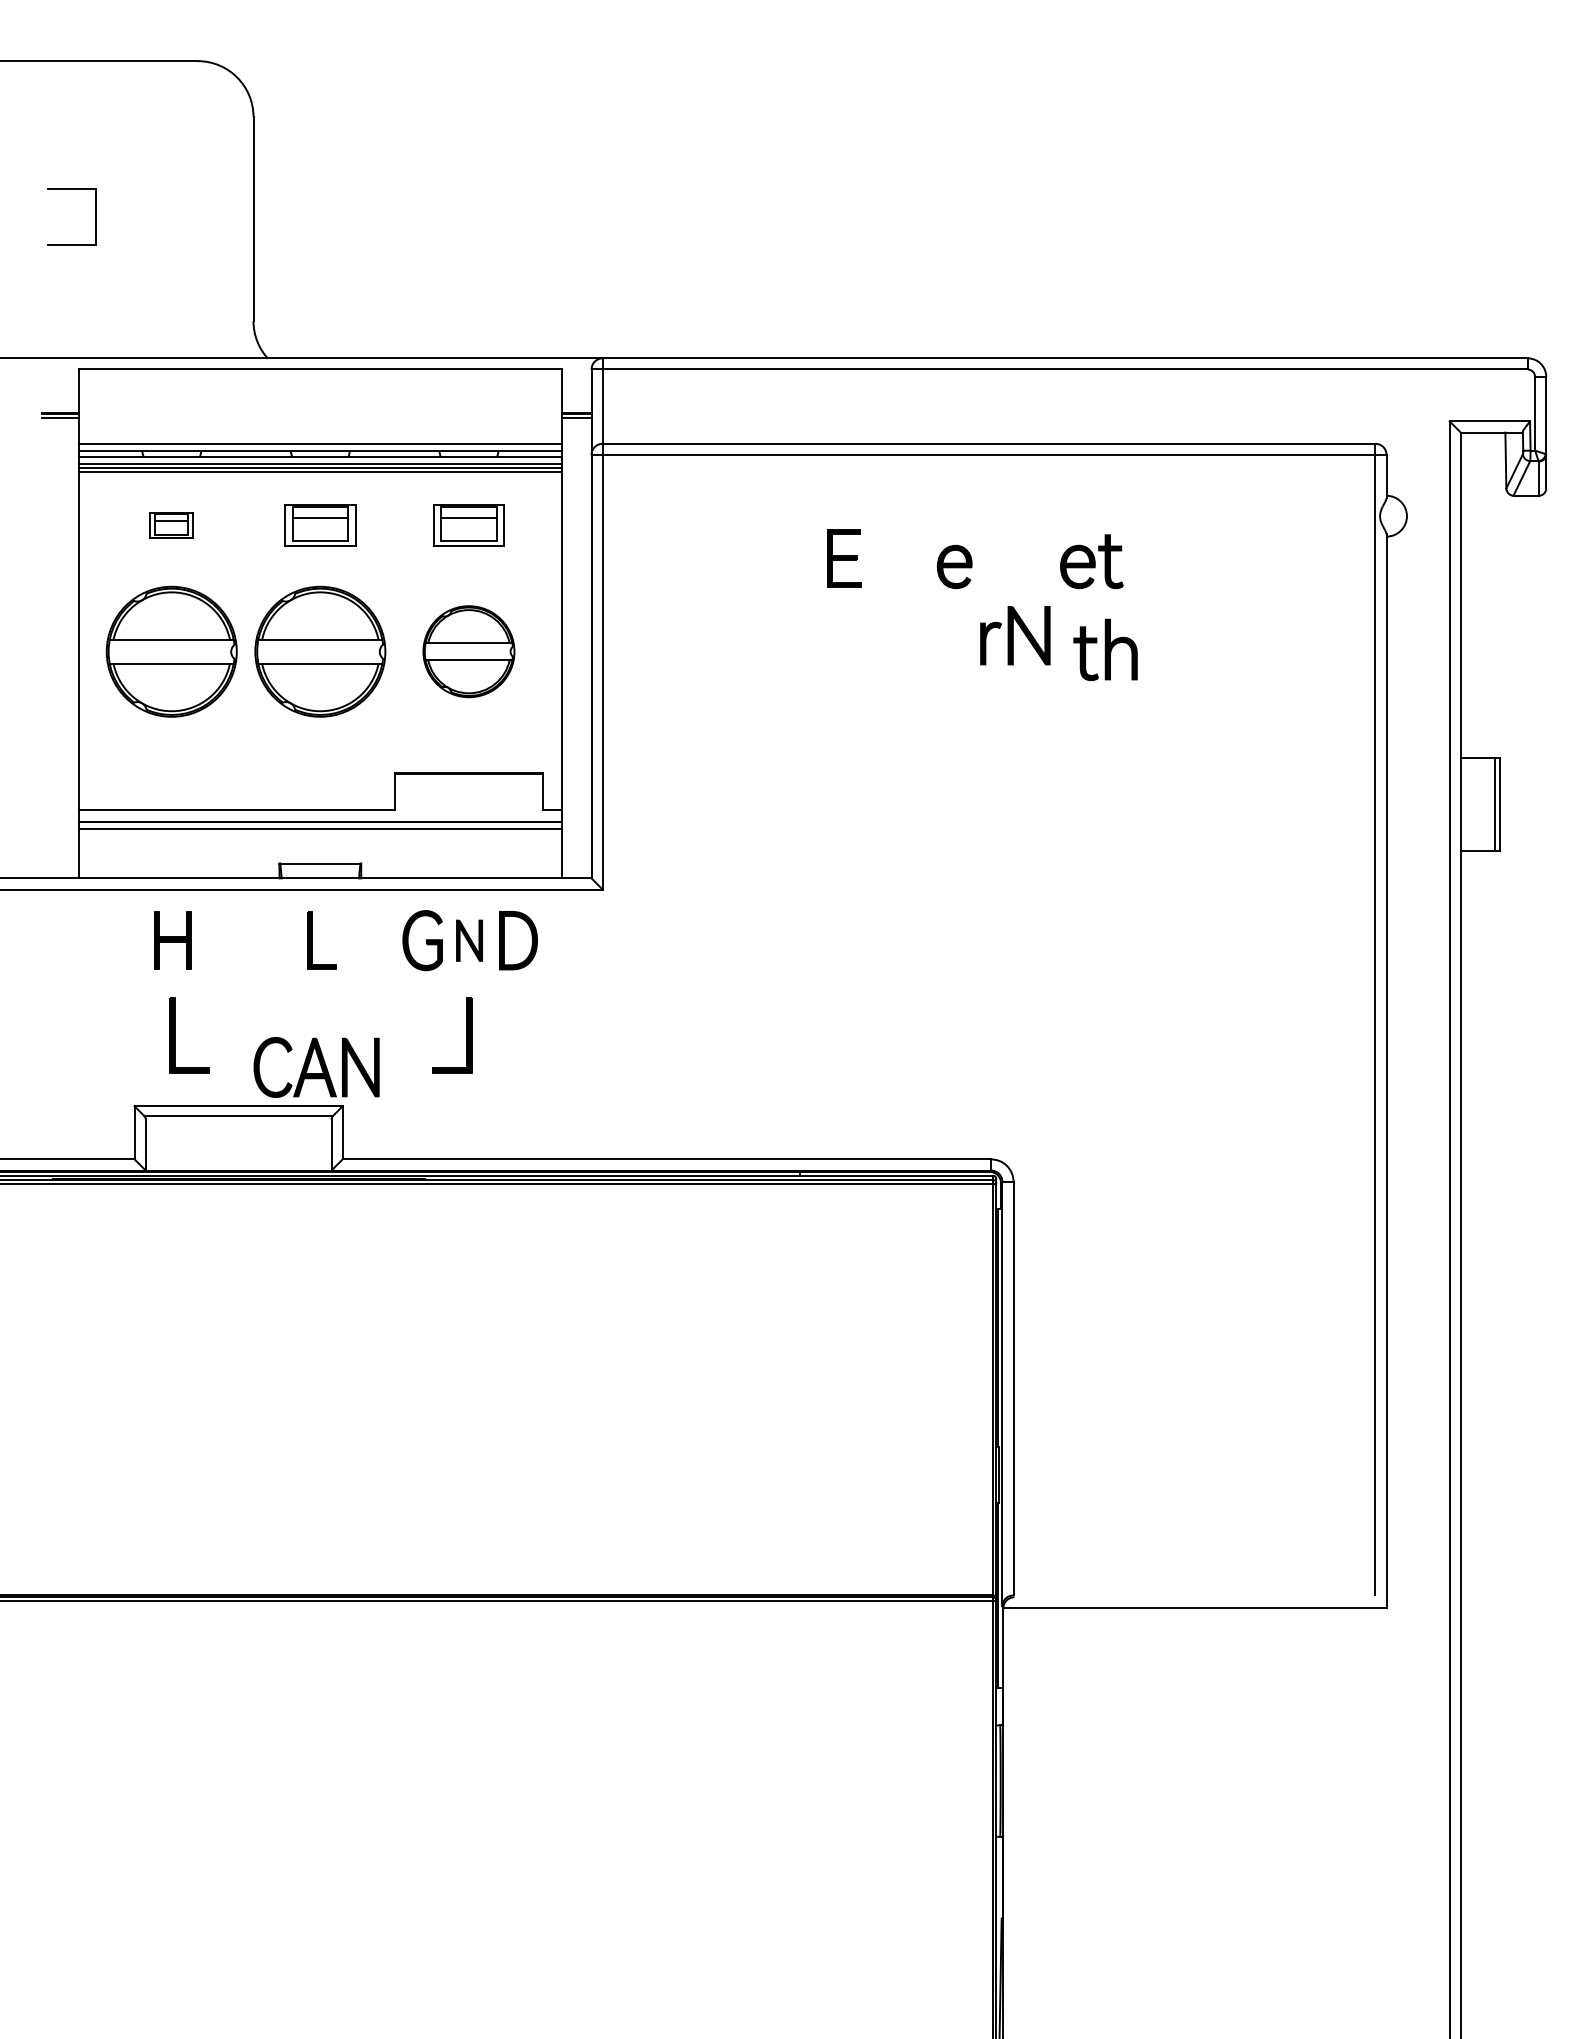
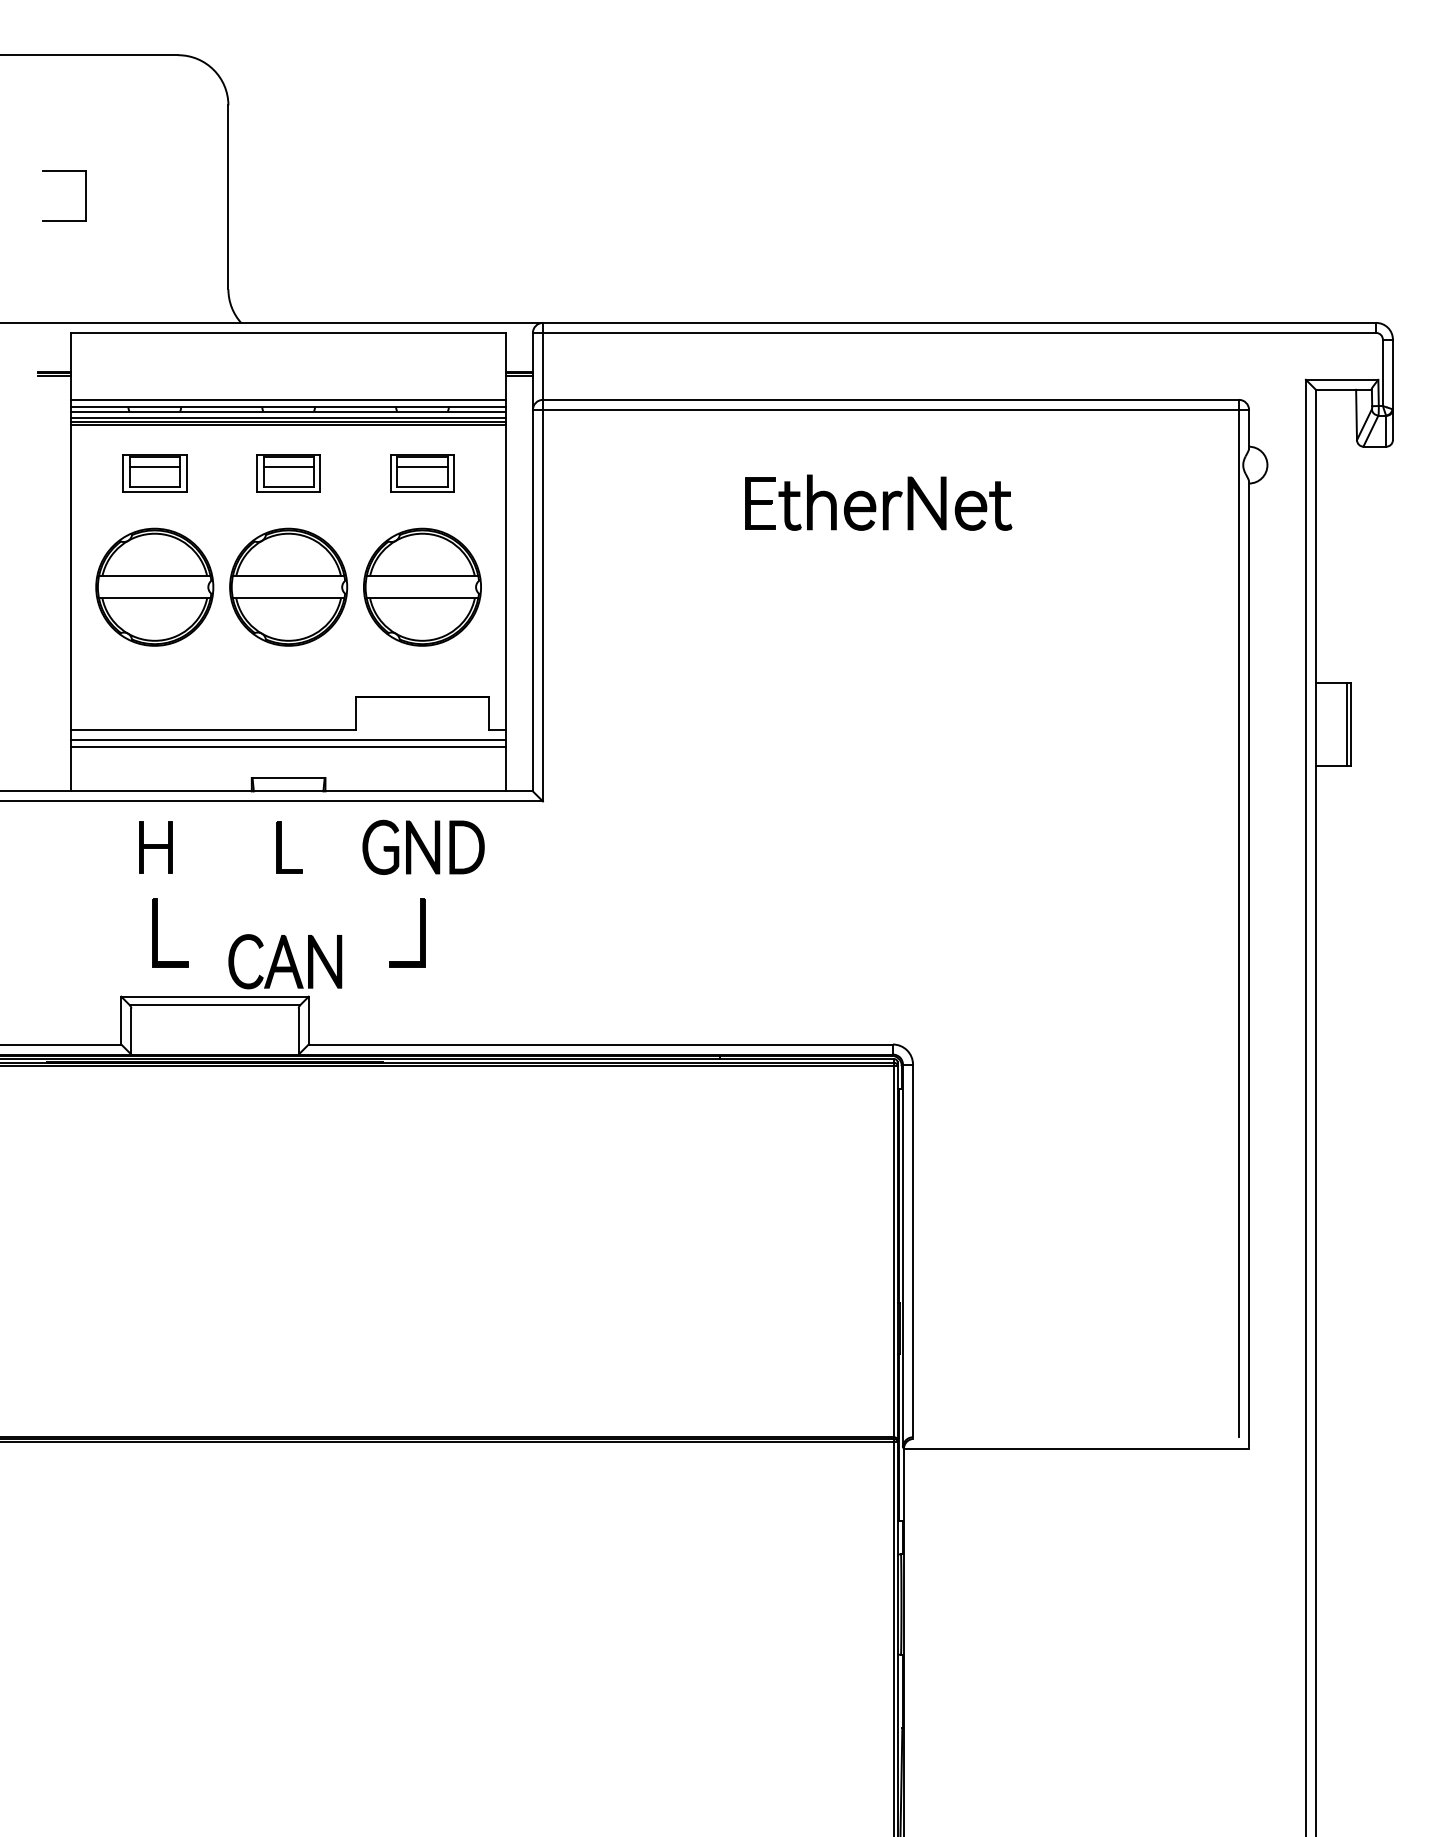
part: (171, 525) -> (154, 473), size x1.67
part: (1015, 635) -> (914, 503), moved
part: (1105, 649) -> (807, 502), moved
part: (468, 651) -> (422, 587), size x1.43
part: (469, 940) -> (422, 847), size x1.43

